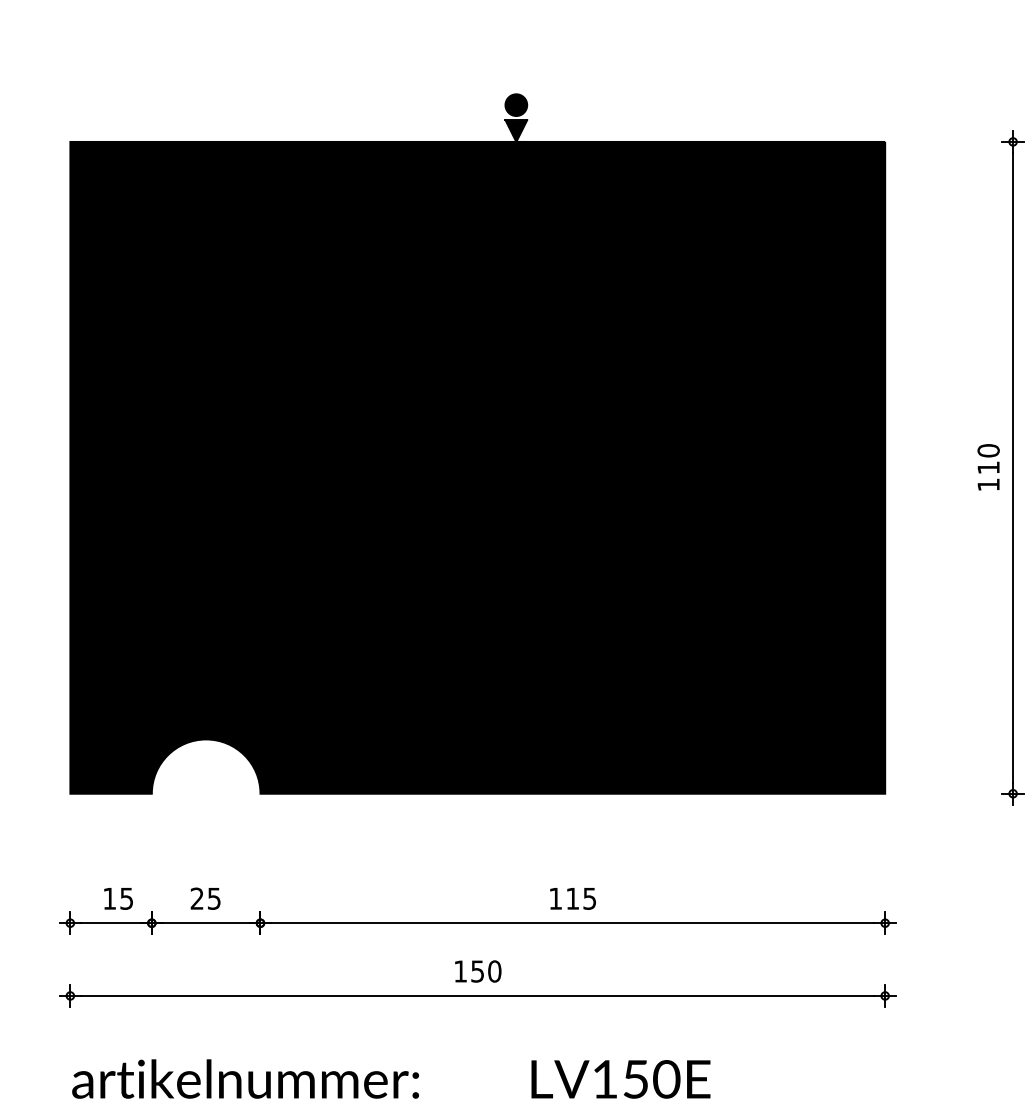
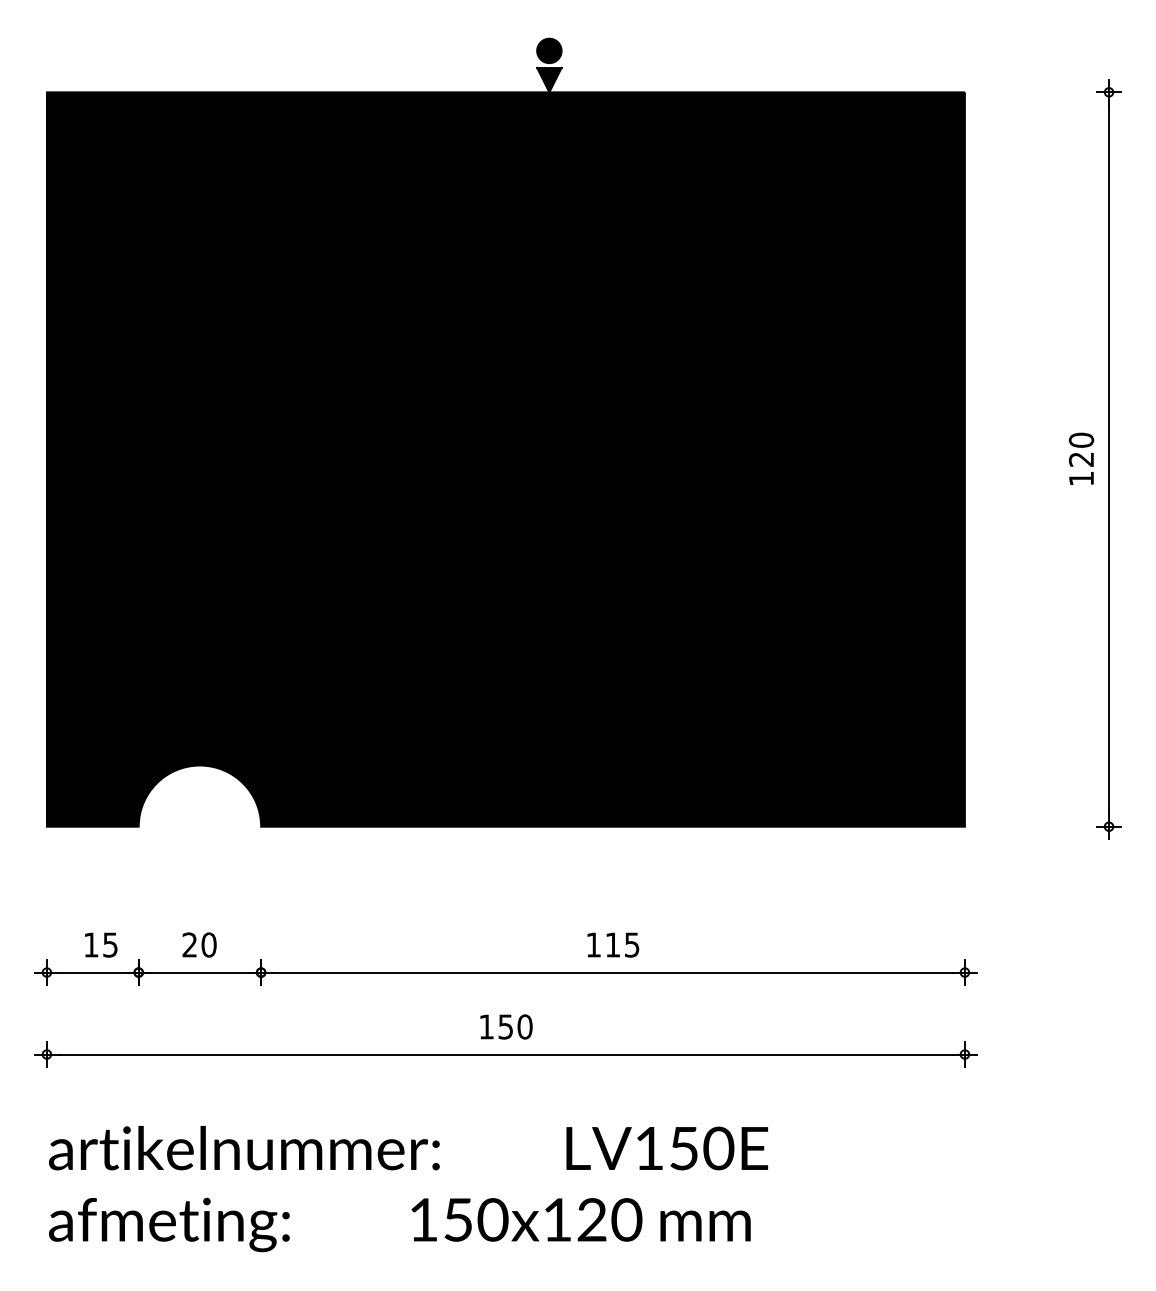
text: (987, 467) -> (1080, 459), 110 -> 120
text: (213, 898) -> (208, 944), 25 -> 20

